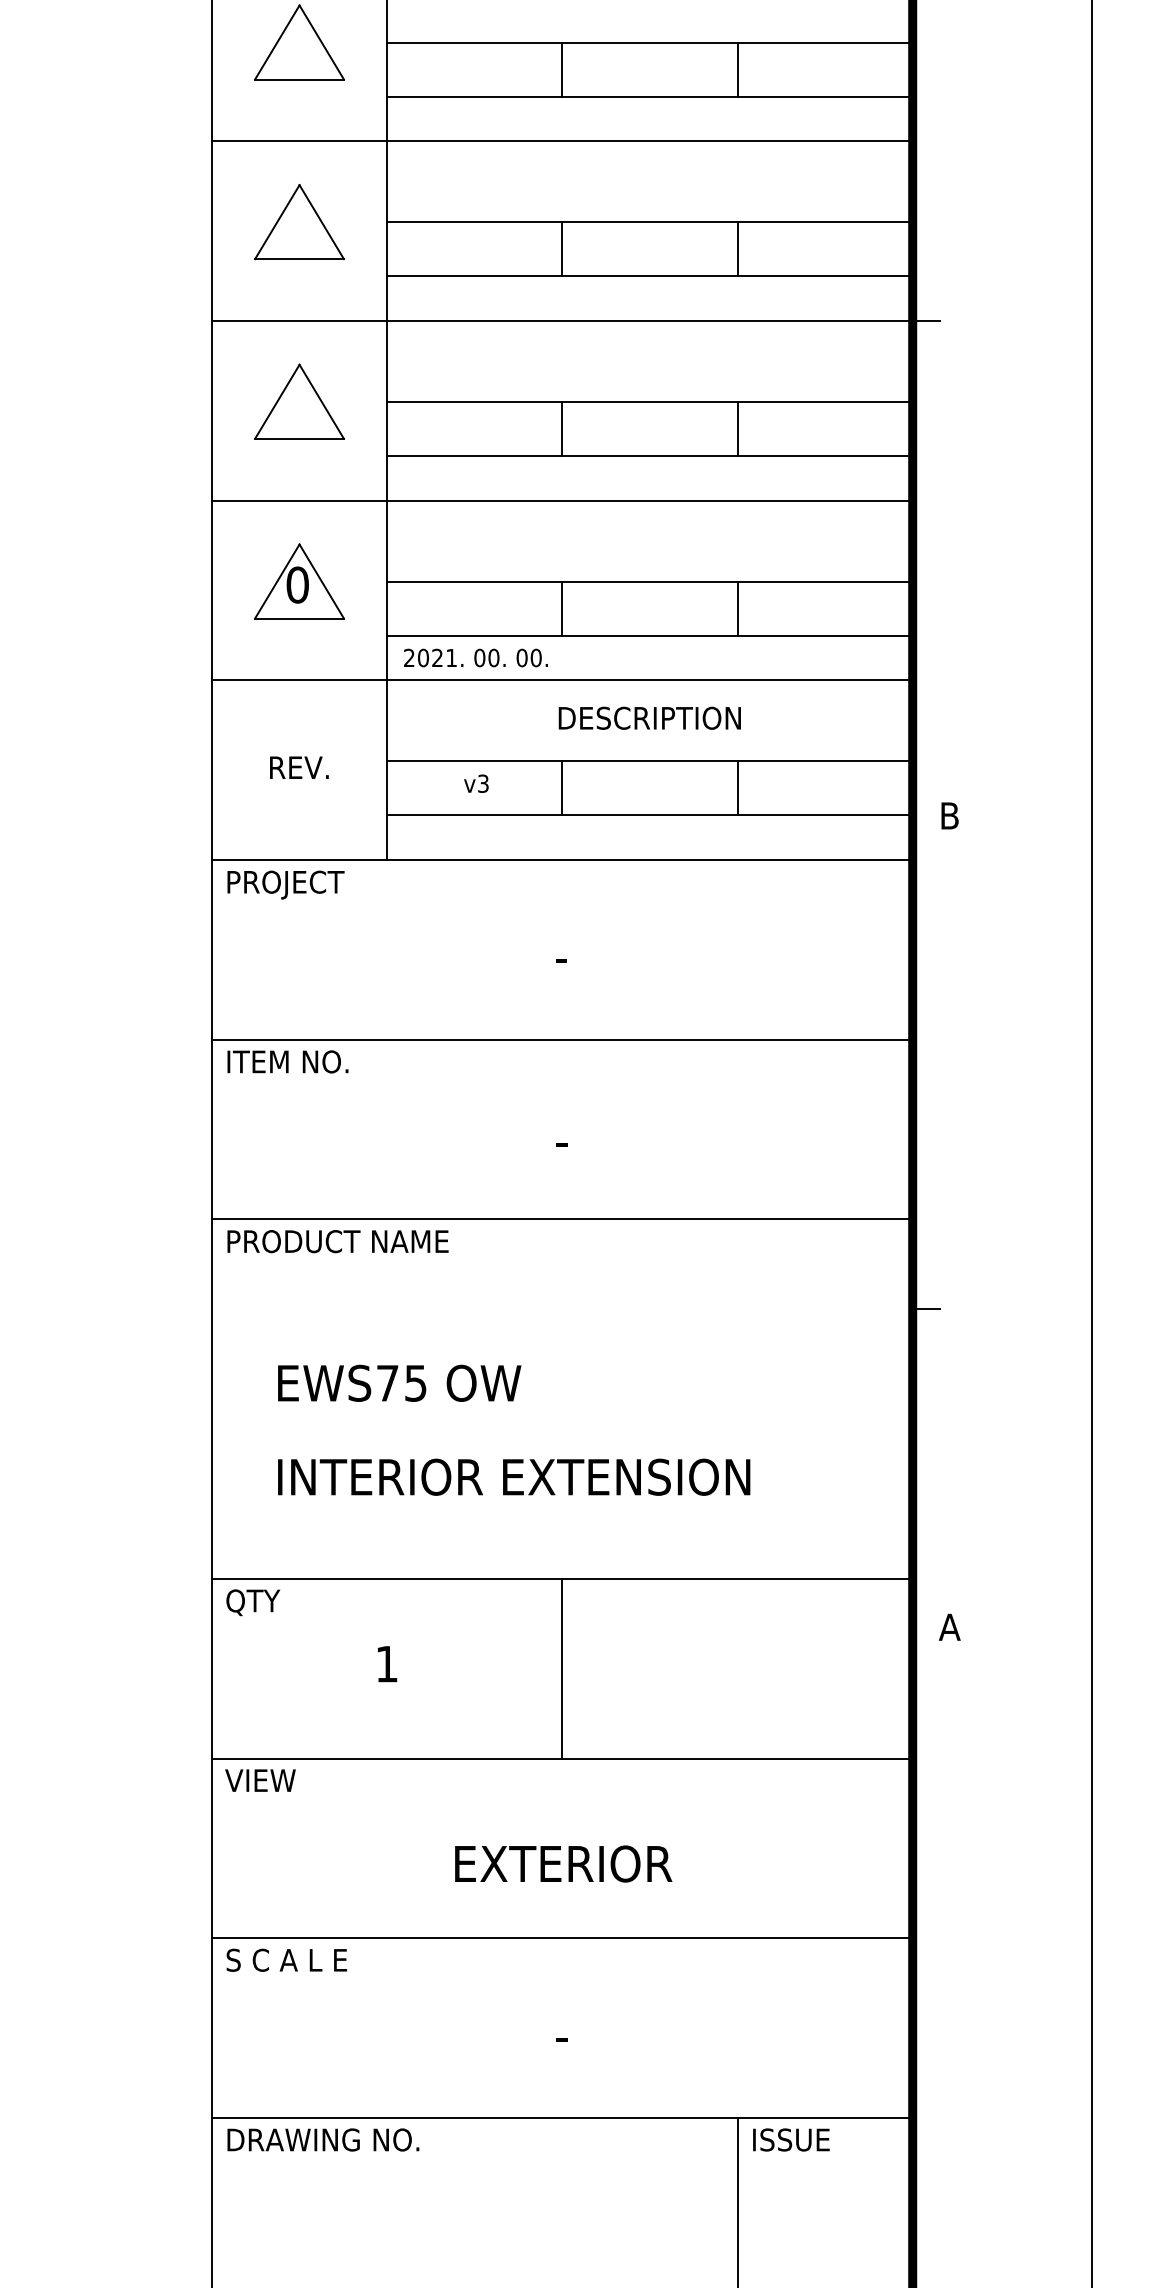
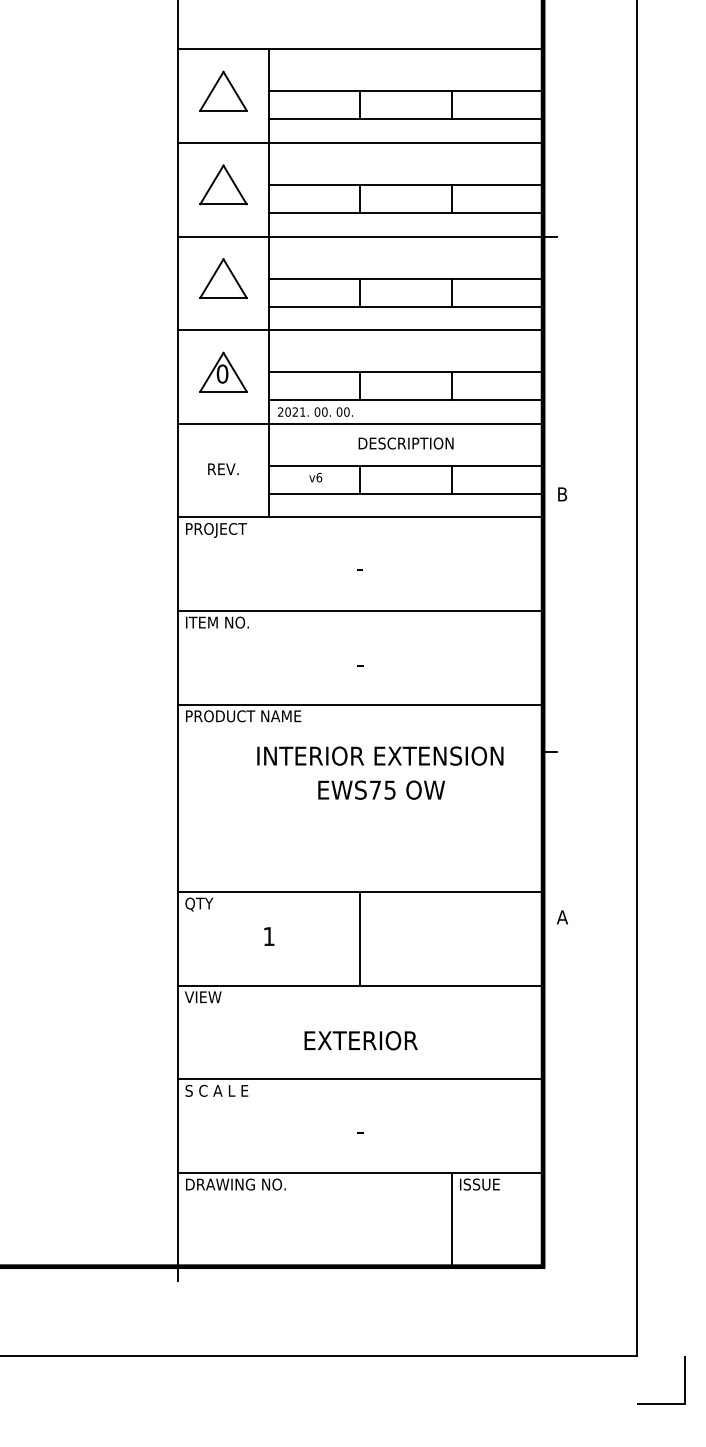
text: (483, 783) -> (319, 477), v3 -> v6
text: (399, 1382) -> (381, 789), moved
text: (514, 1476) -> (380, 755), moved

